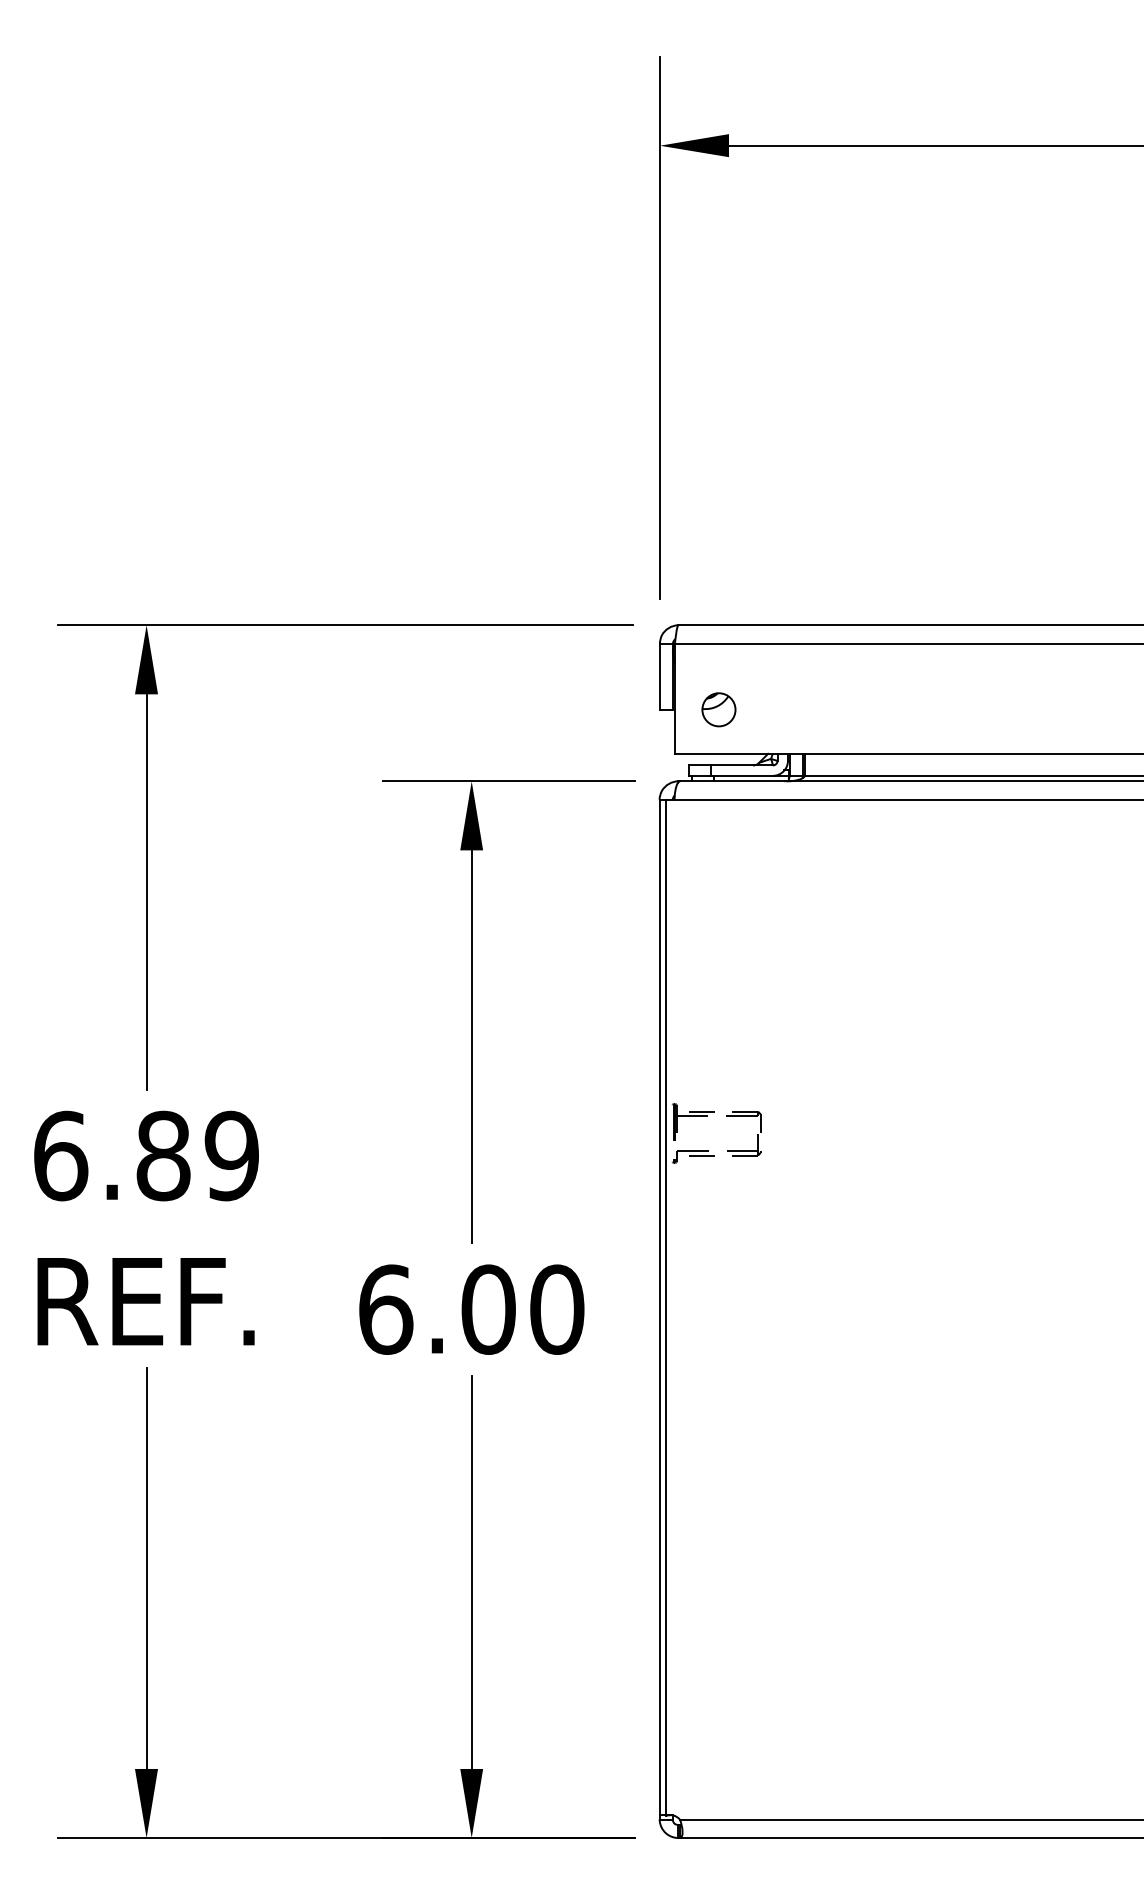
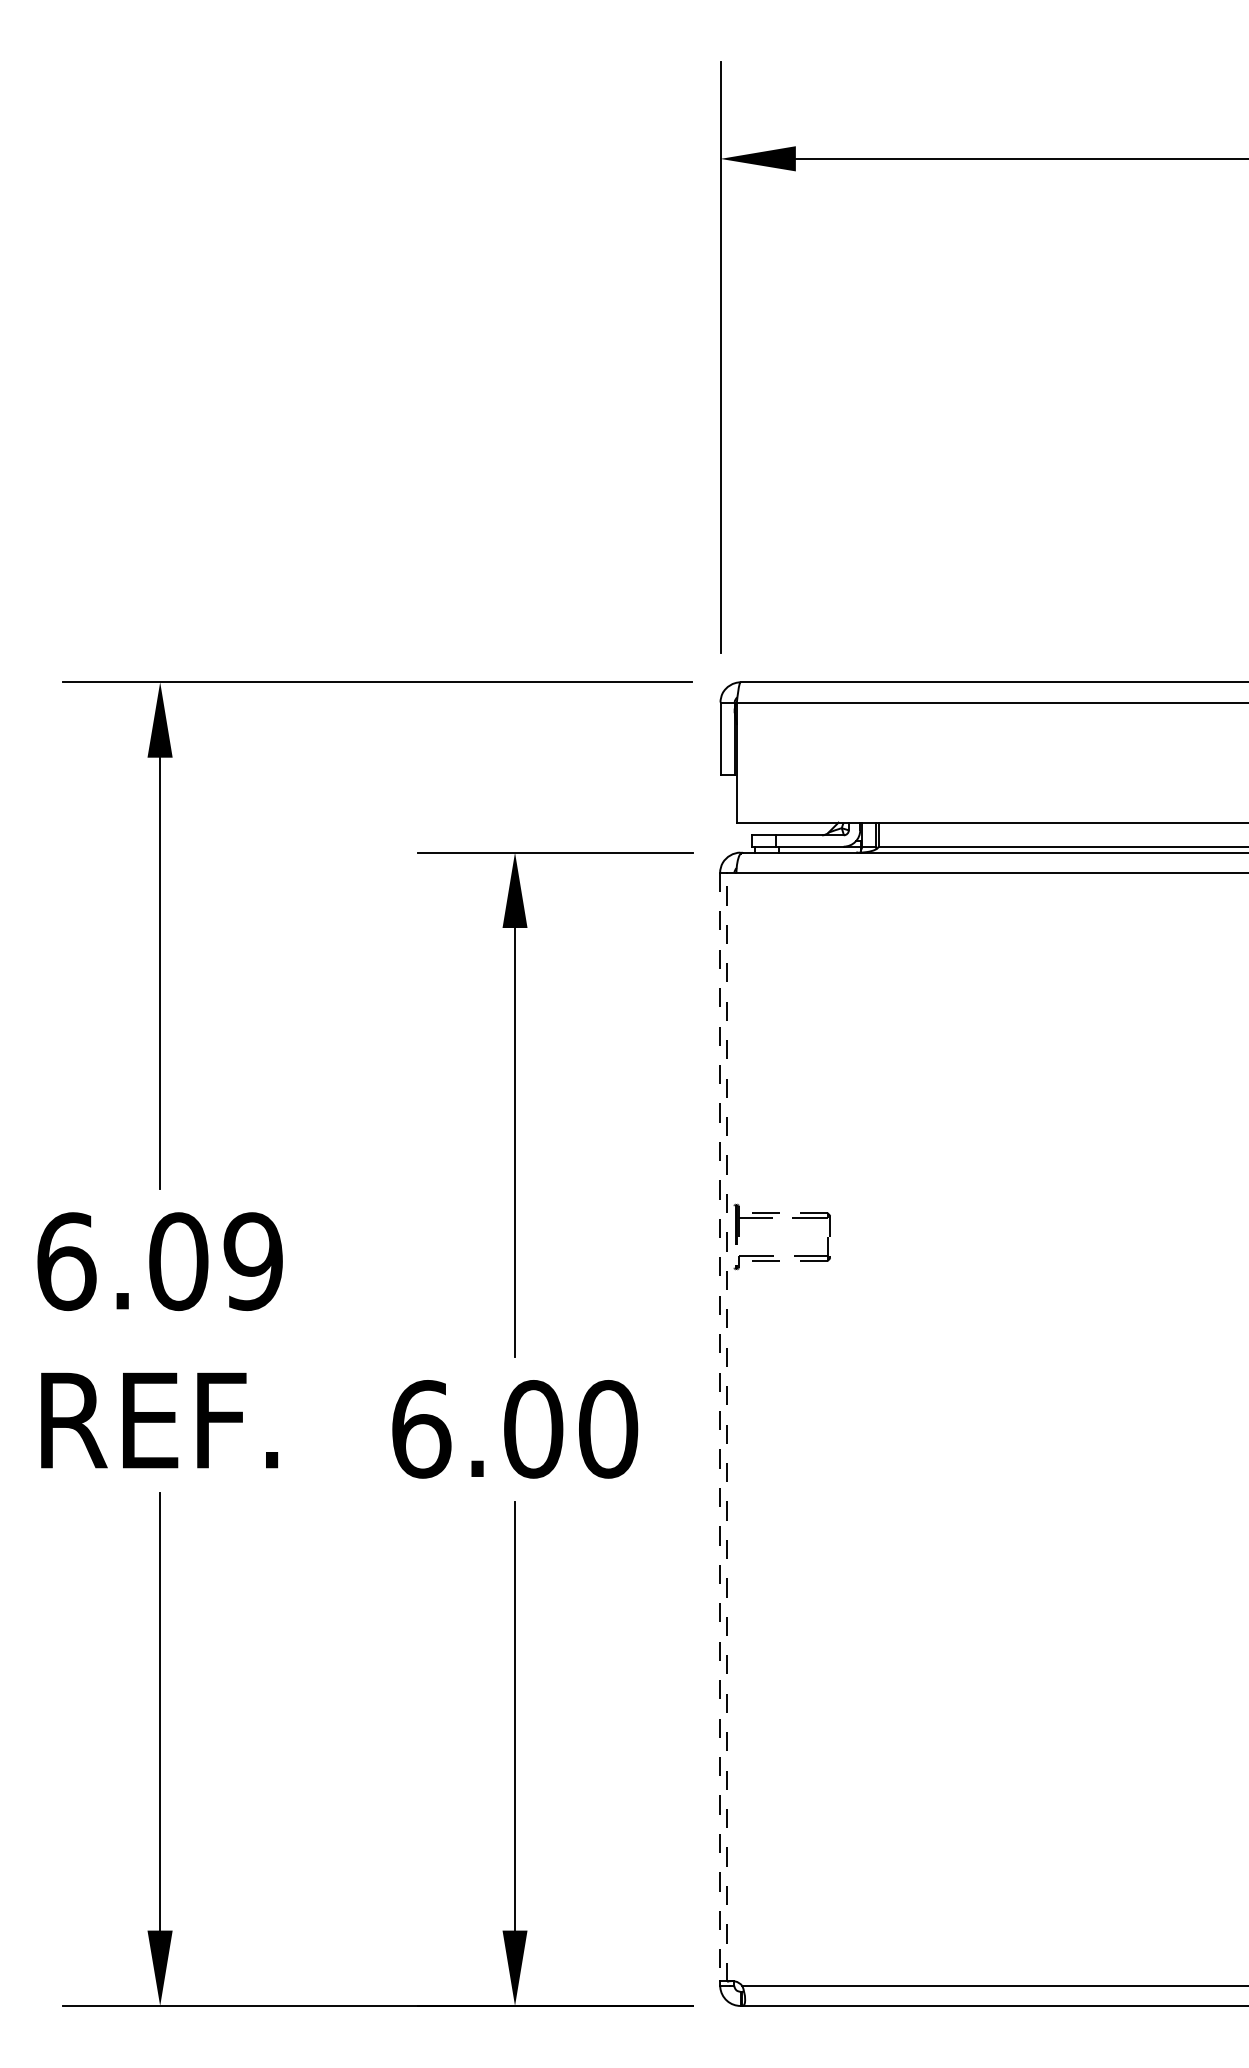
part: (718, 709) -> (784, 774), removed
text: (163, 1155) -> (178, 1261), 6.89 -> 6.09
line: (659, 1308) -> (720, 1427), solid -> dashed
line: (666, 1308) -> (727, 1427), solid -> dashed

